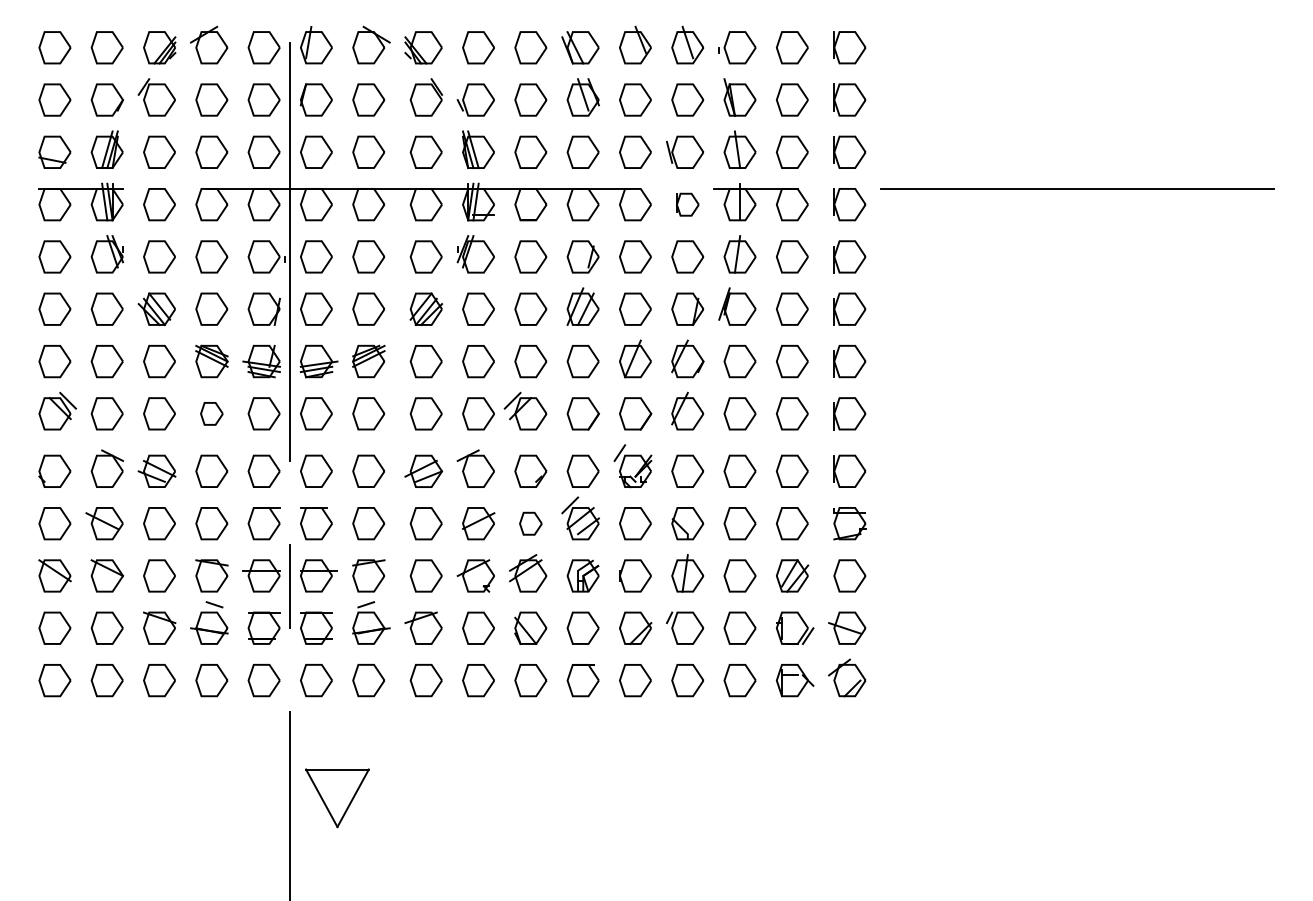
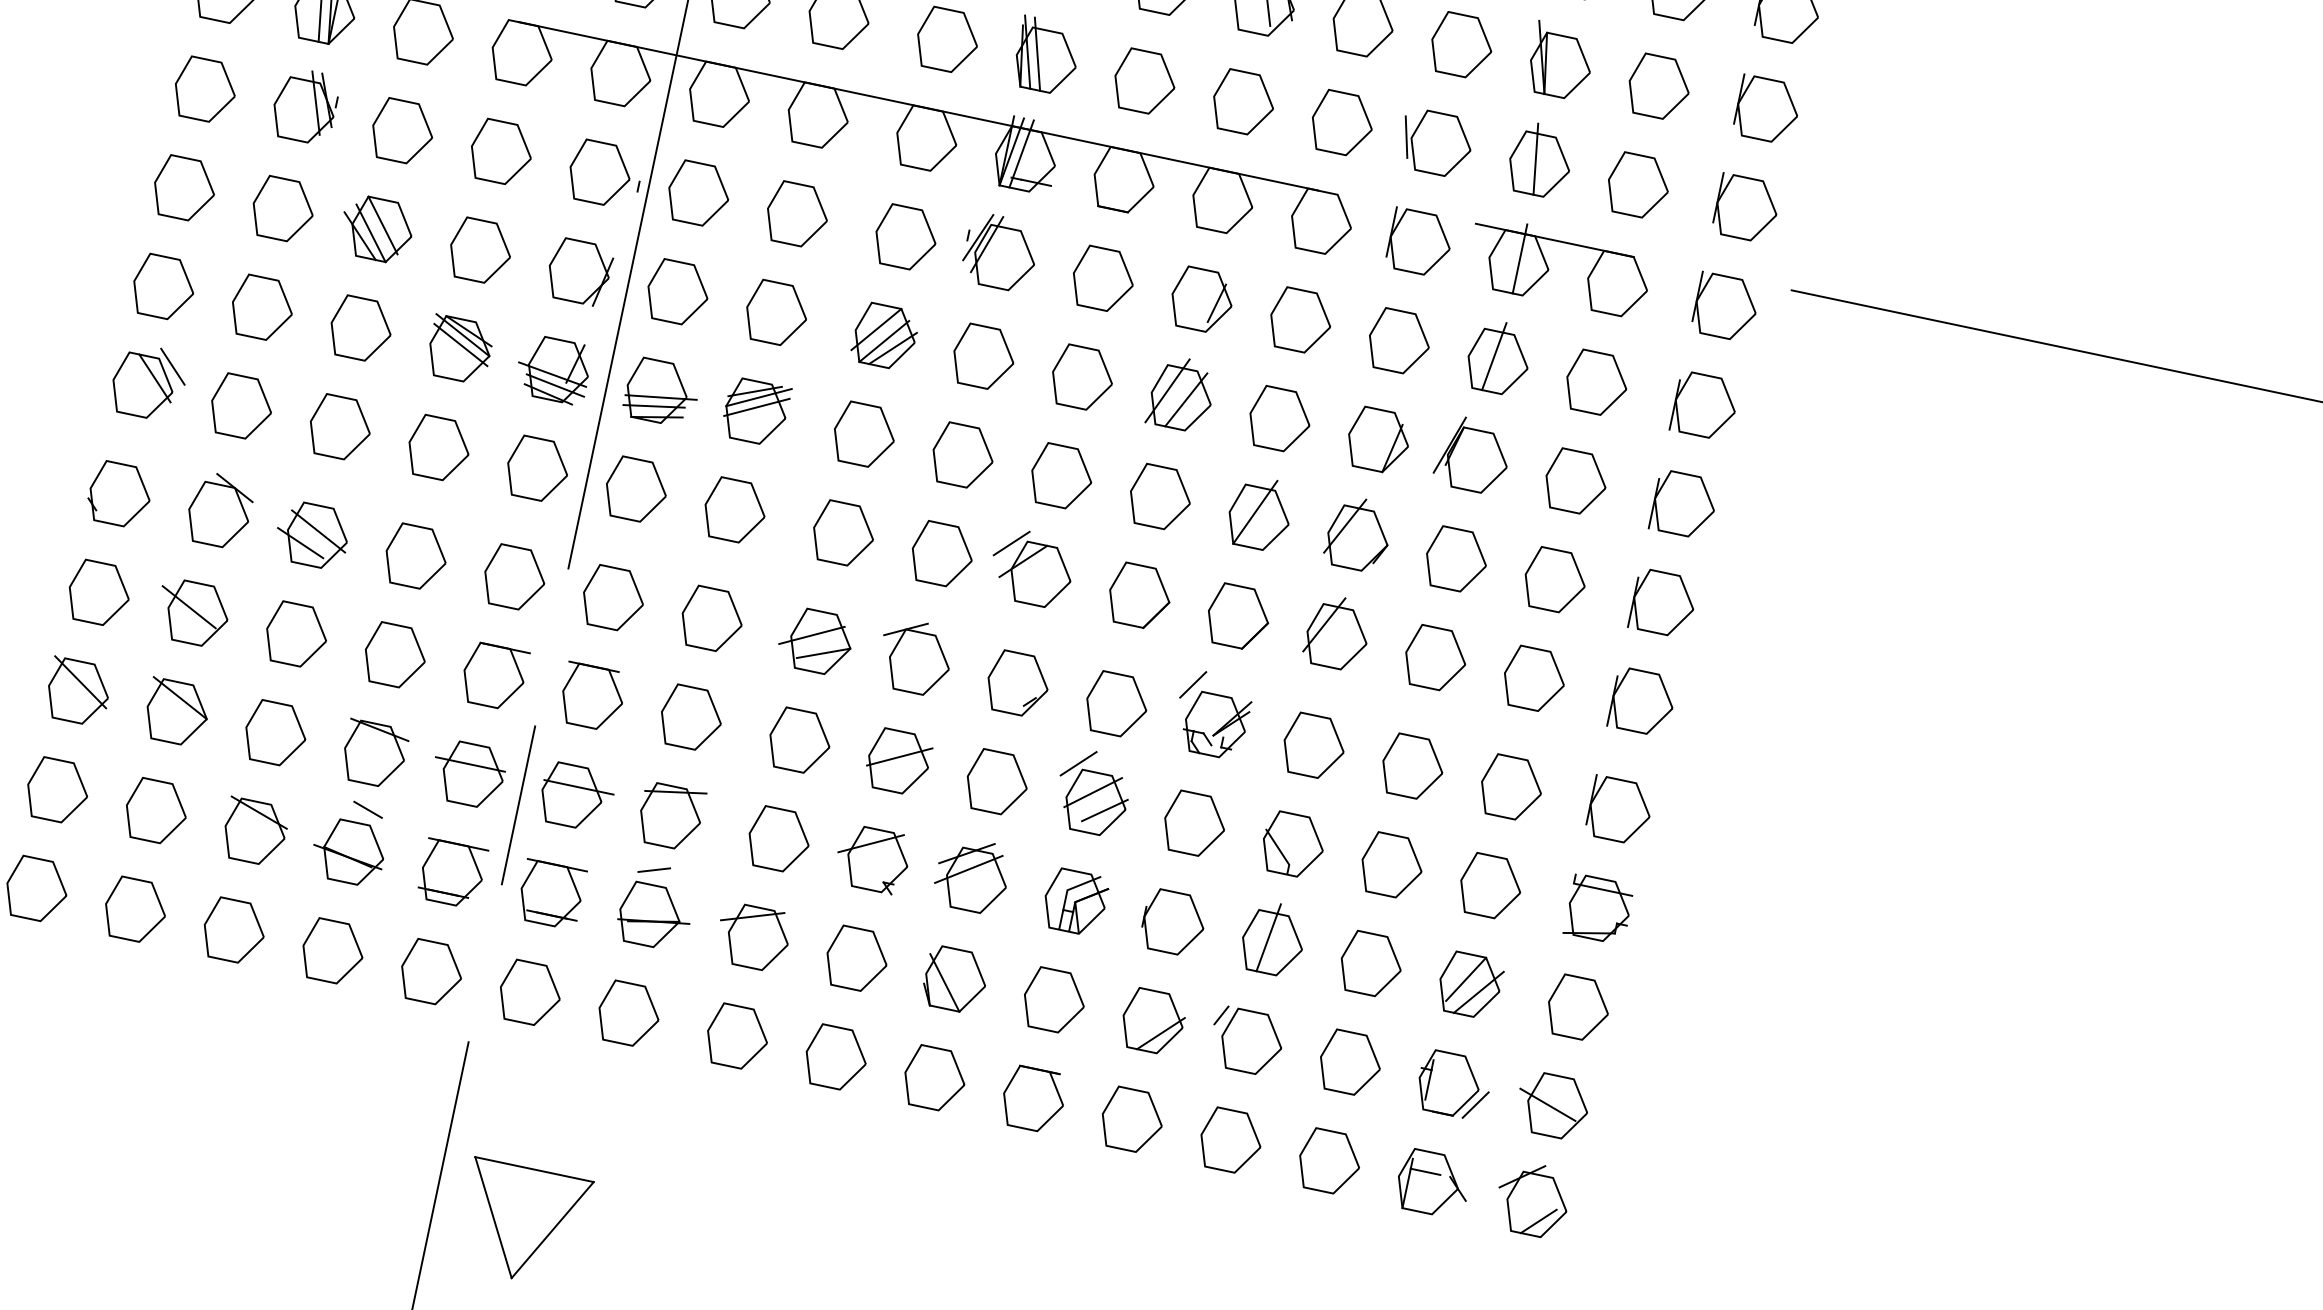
part: (687, 204) -> (1419, 242), size x1.43
part: (211, 413) -> (438, 447), size x1.43
part: (530, 523) -> (996, 782), size x1.43

